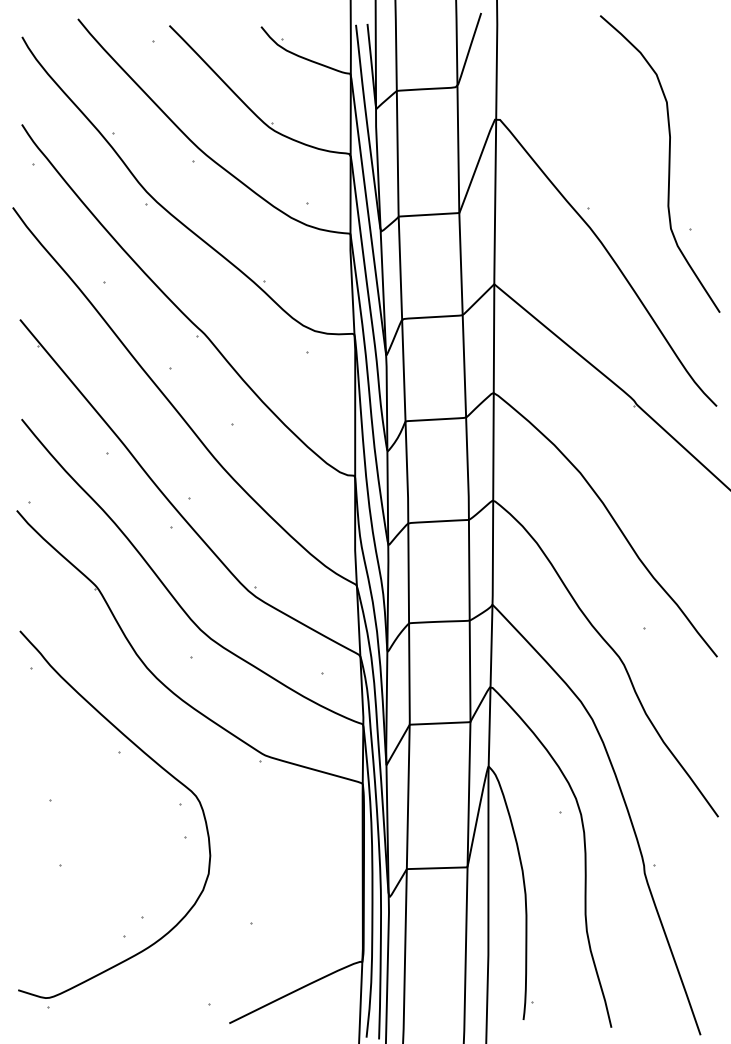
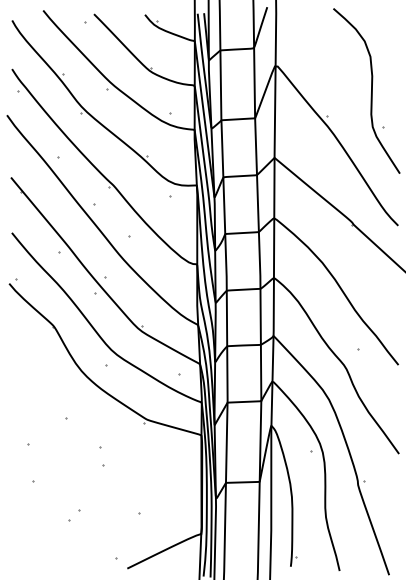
part: (163, 771) -> (90, 428), removed

